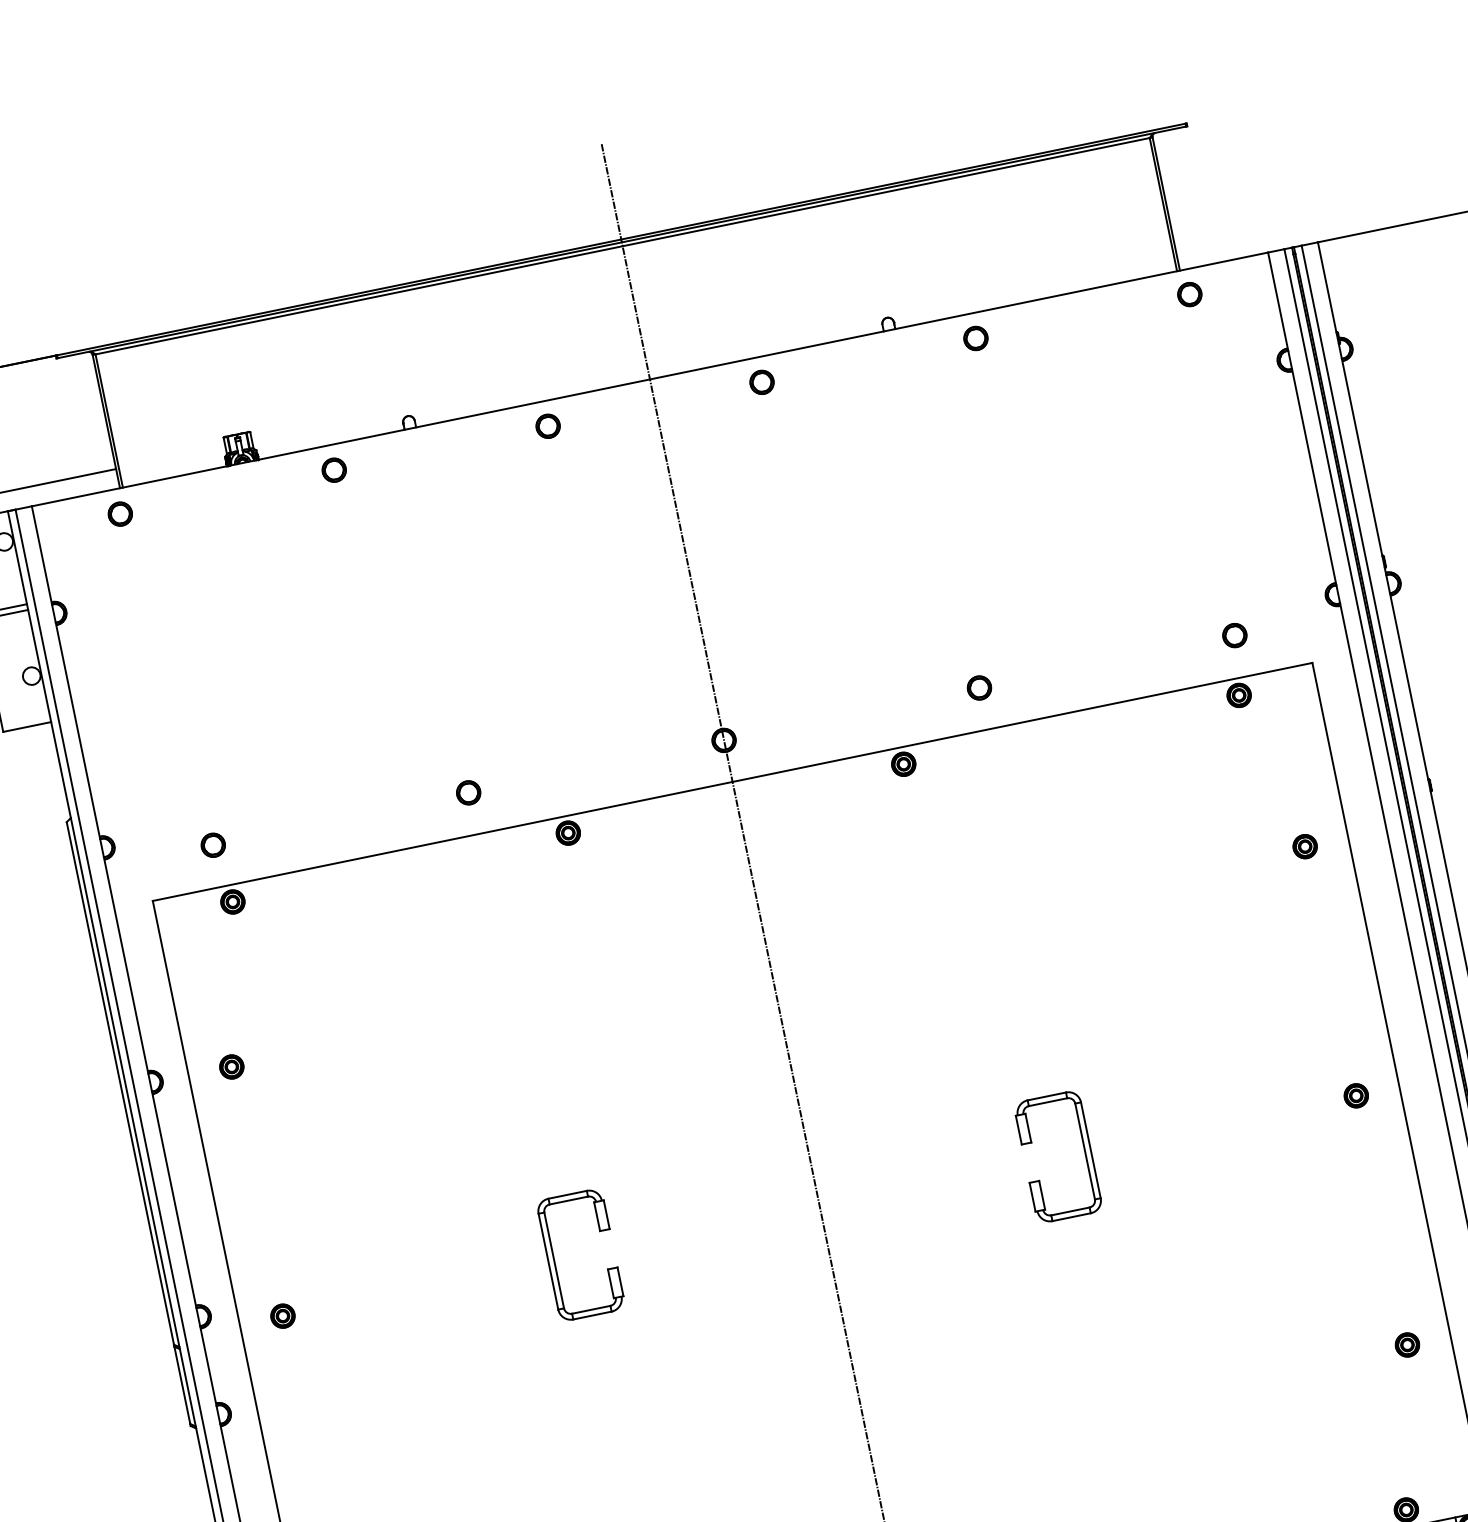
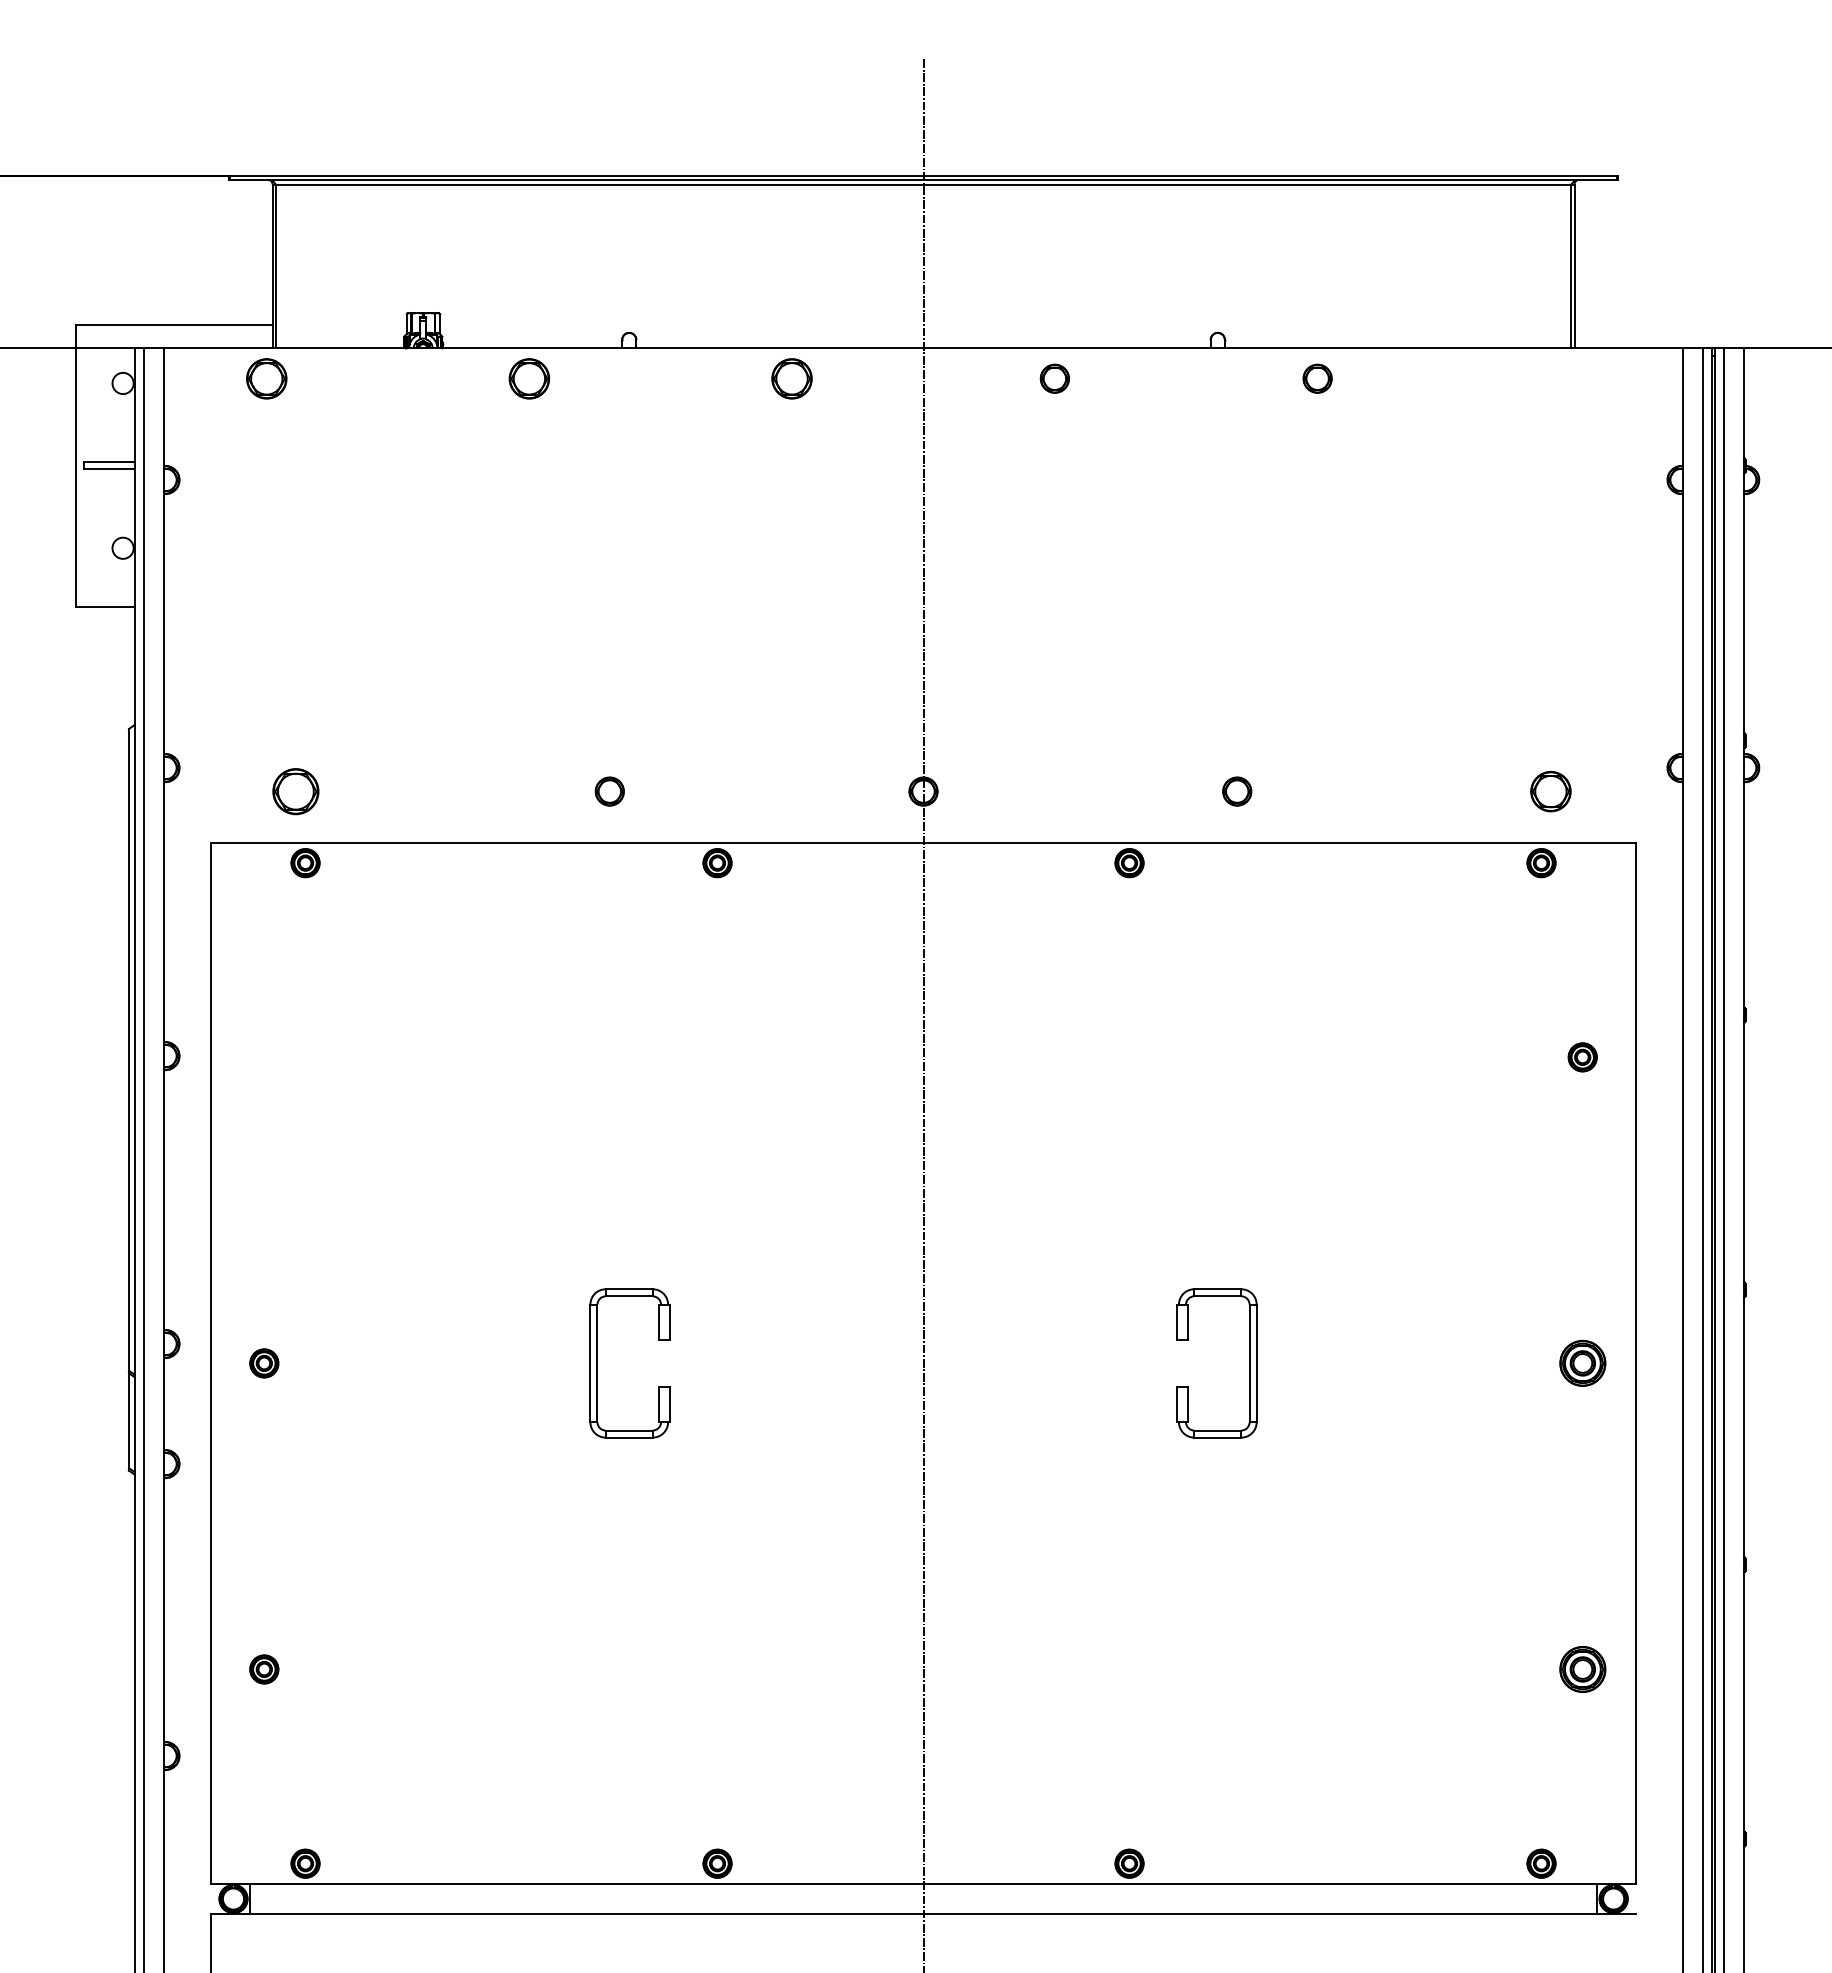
part: (1189, 294) -> (1580, 378), removed
part: (548, 426) -> (792, 378), size x1.4
part: (334, 469) -> (529, 378), size x1.4
part: (120, 513) -> (266, 378), size x1.4
part: (1234, 635) -> (1550, 791), size x1.4
part: (213, 845) -> (296, 791), size x1.6
part: (231, 1067) -> (264, 1057), removed
part: (1356, 1095) -> (1582, 1363), size x1.6
part: (1407, 1345) -> (1582, 1669), size x1.6

